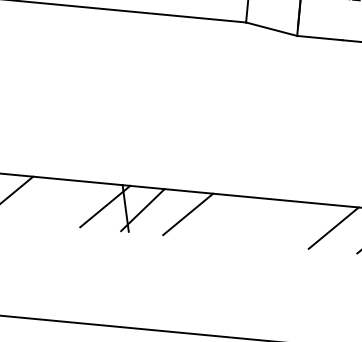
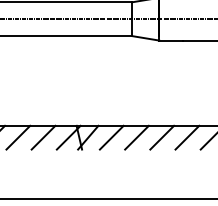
line: (56, 201) -> (43, 137), added
line: (235, 218) -> (136, 137), added
line: (285, 223) -> (162, 137), added

